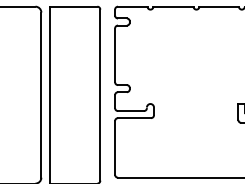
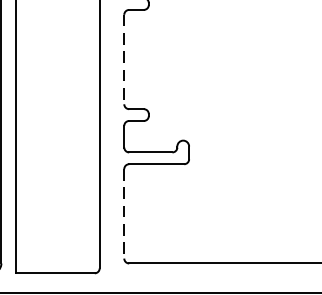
line: (115, 55) -> (124, 59), solid -> dashed
line: (115, 147) -> (124, 213), solid -> dashed

